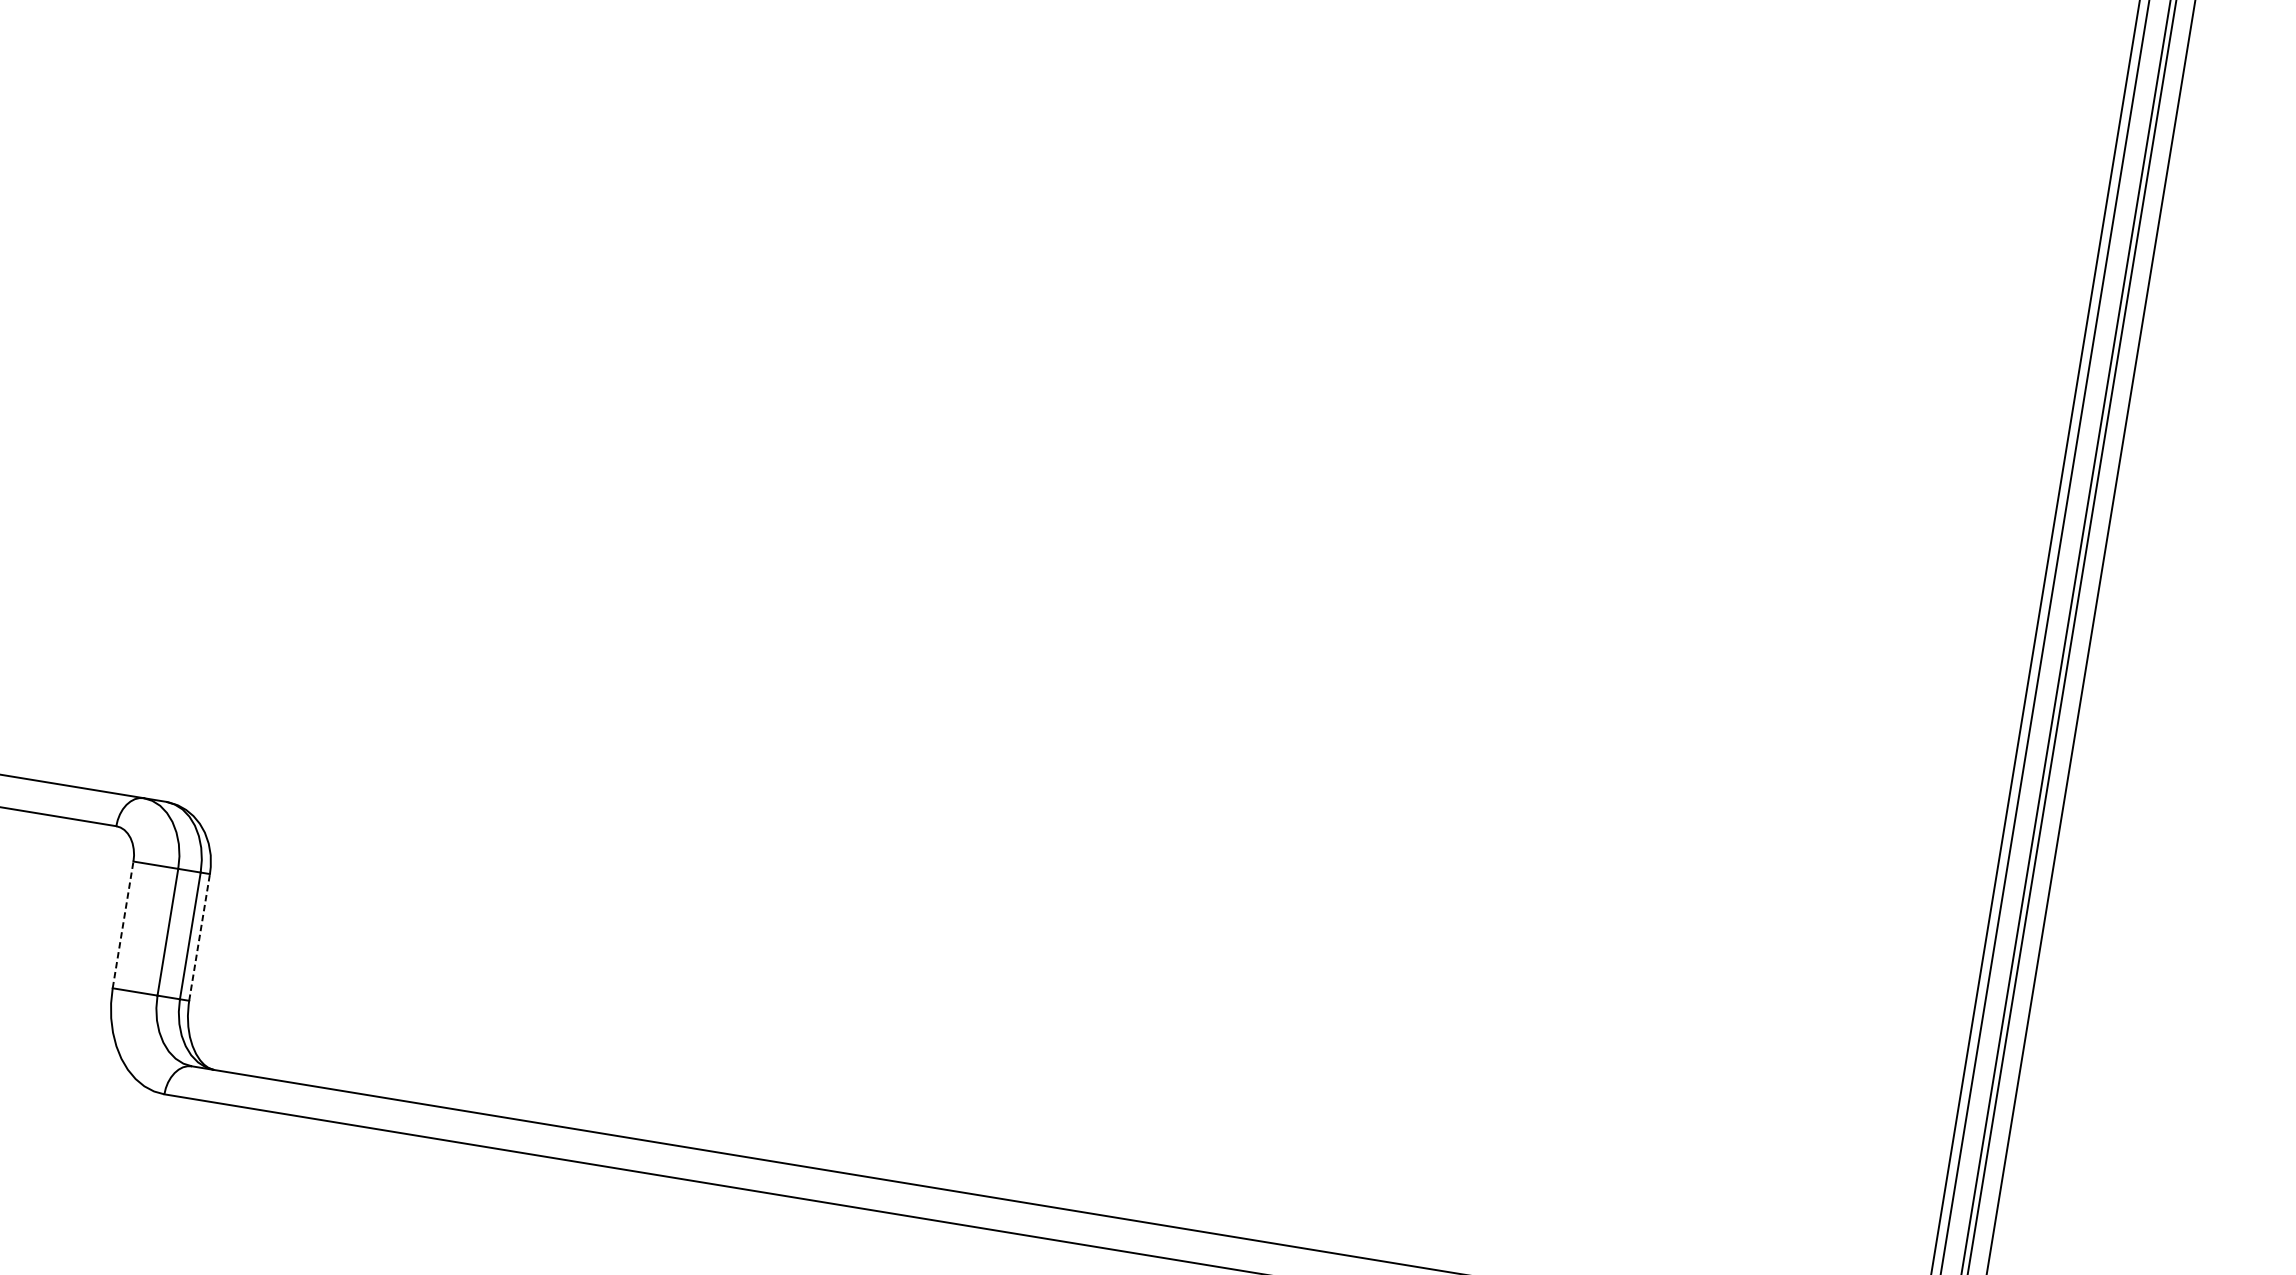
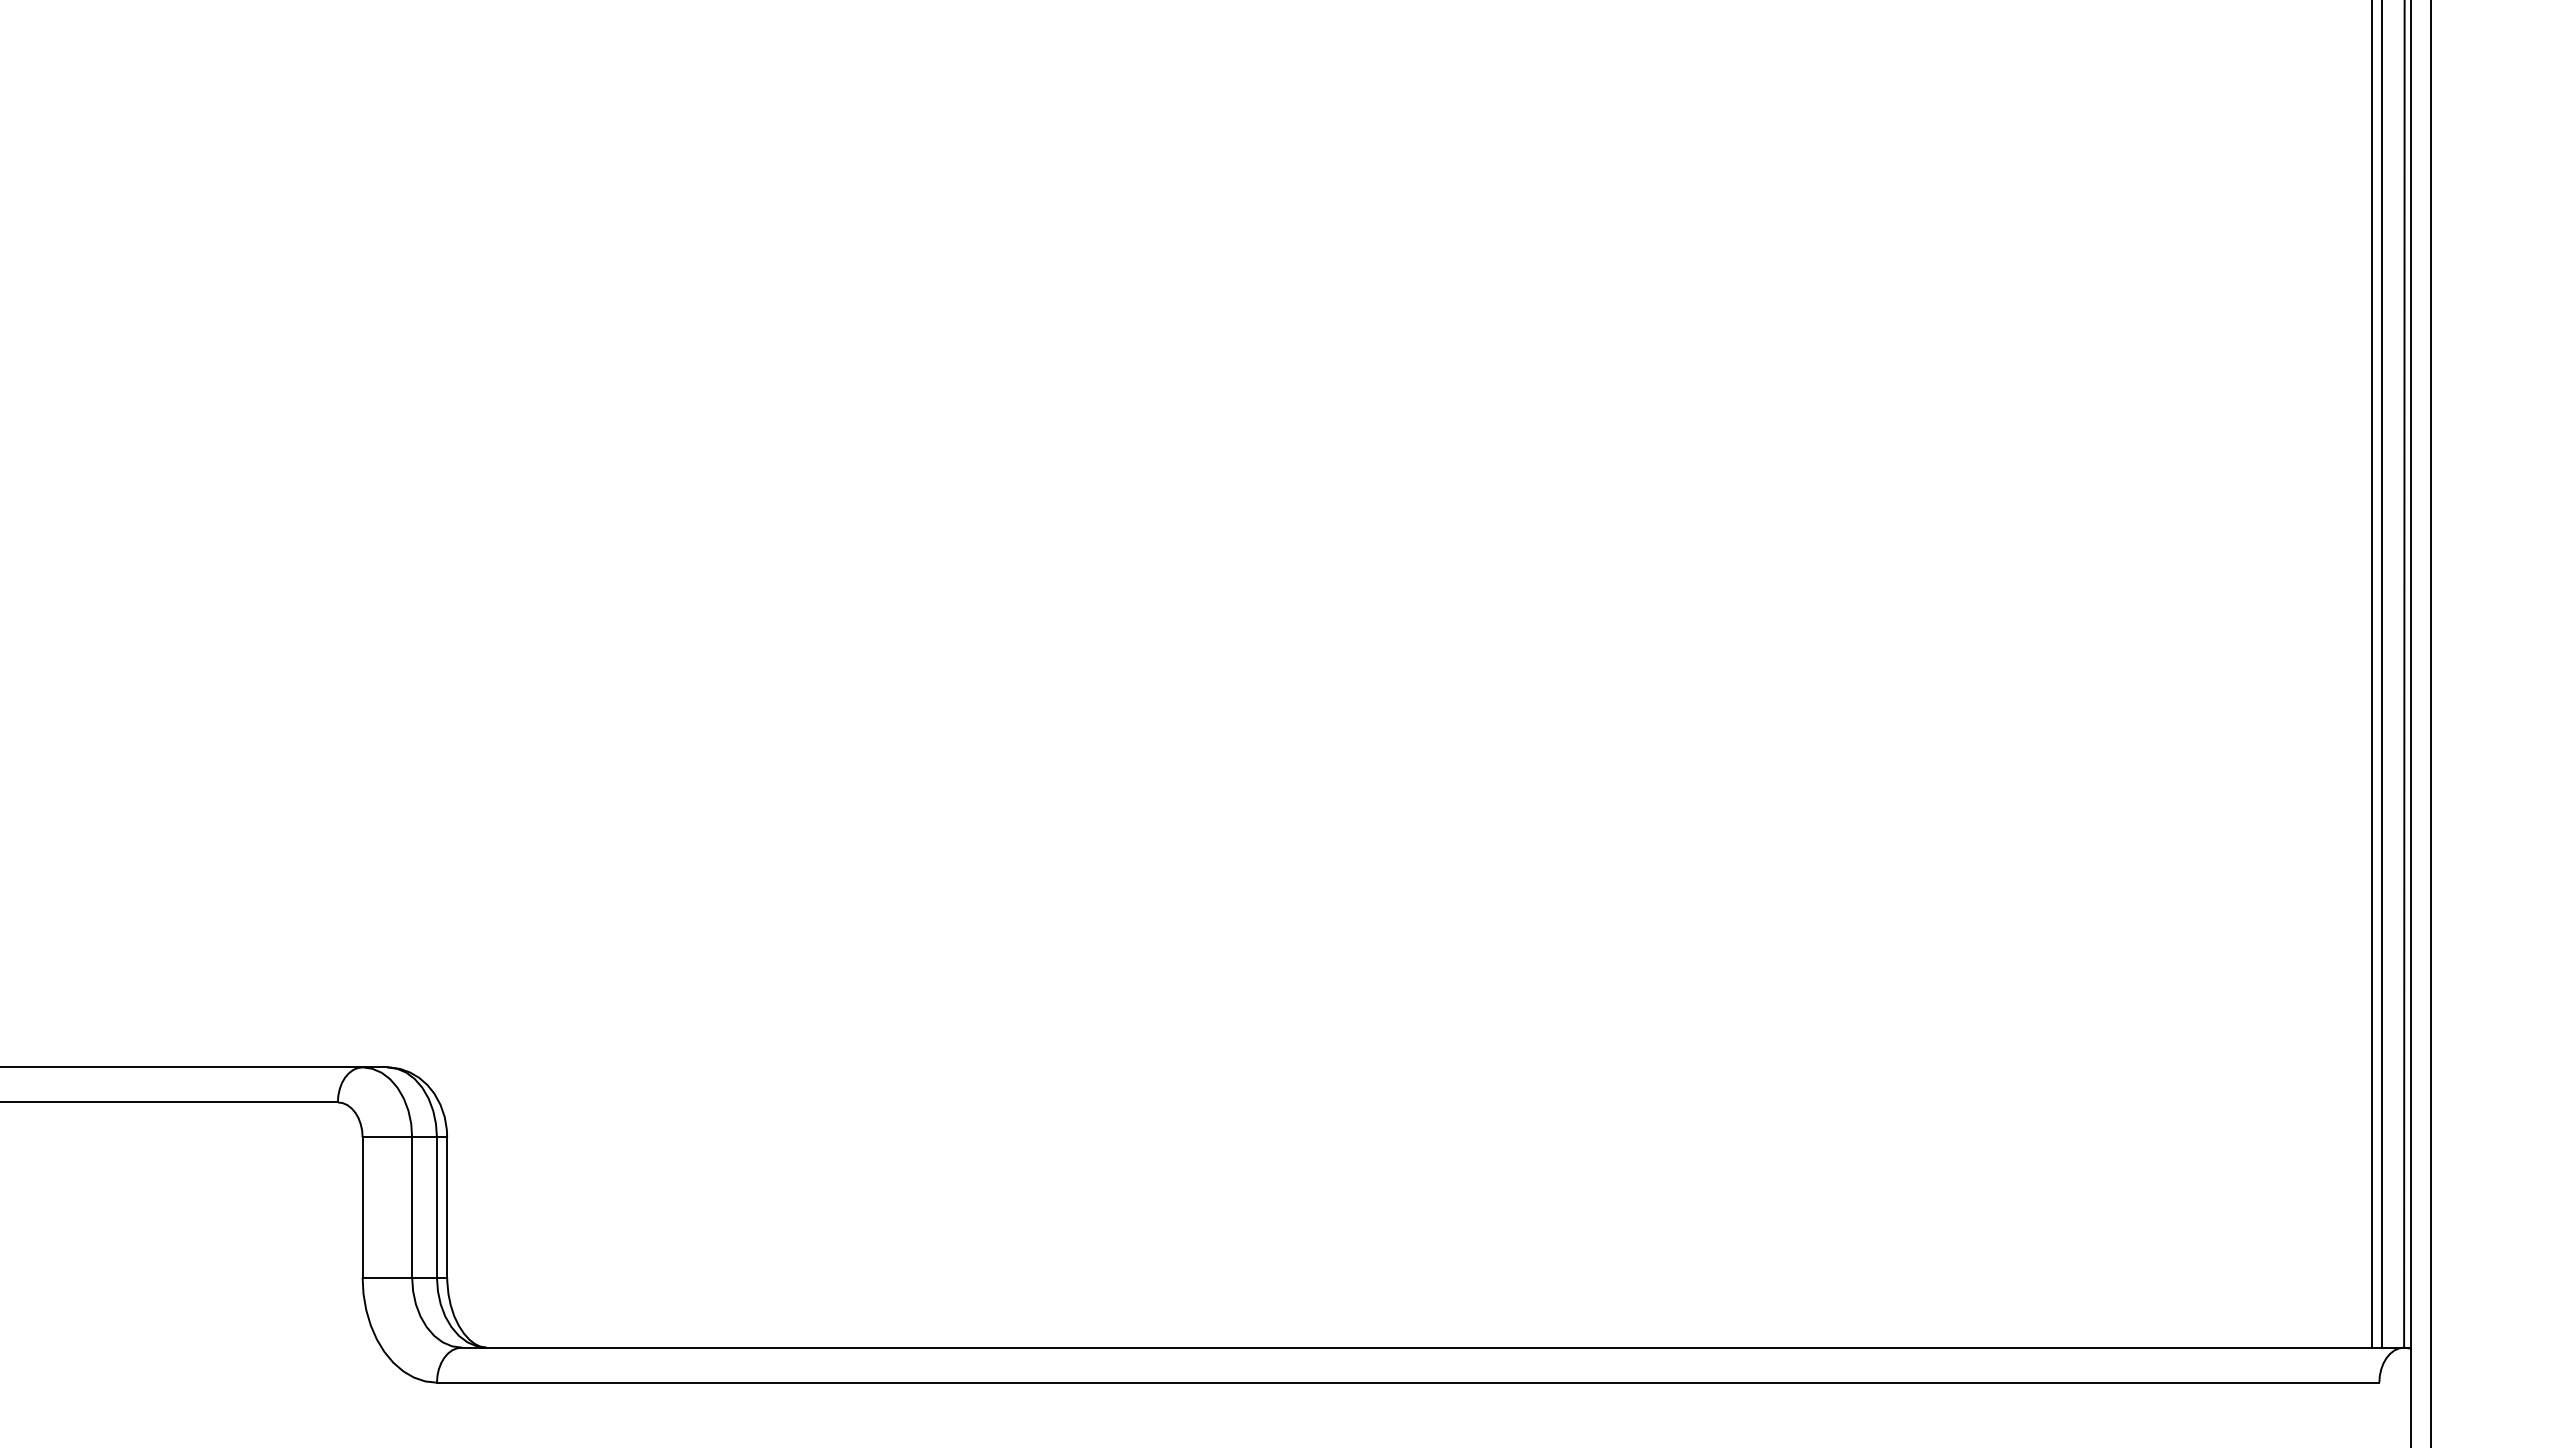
line: (123, 924) -> (362, 1207), dashed -> solid
line: (199, 937) -> (447, 1207), dashed -> solid

